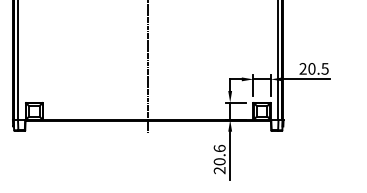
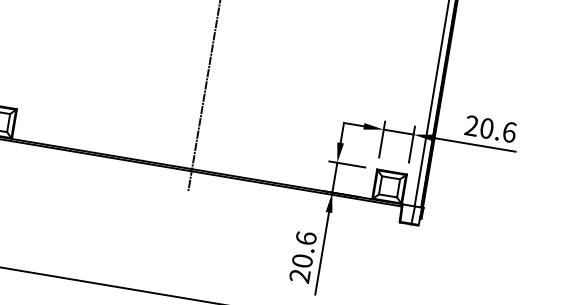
text: (324, 68) -> (508, 131), 20.5 -> 20.6

